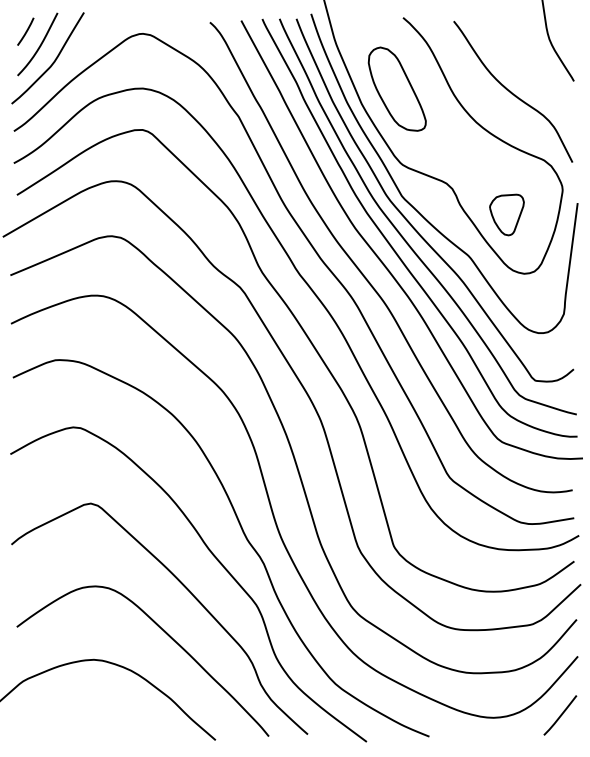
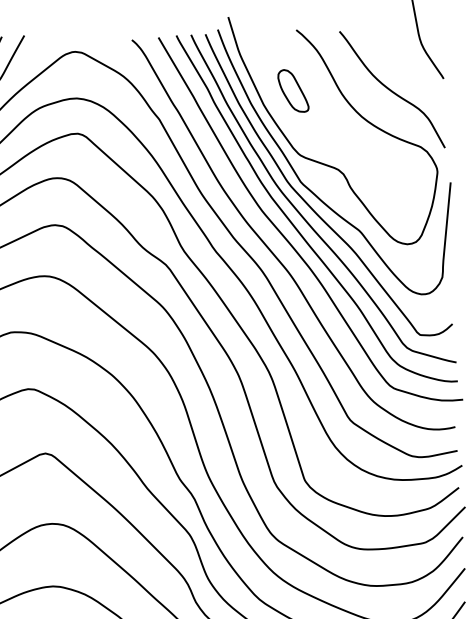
part: (396, 88) -> (292, 90), size x0.6
part: (506, 214) -> (390, 194), removed

